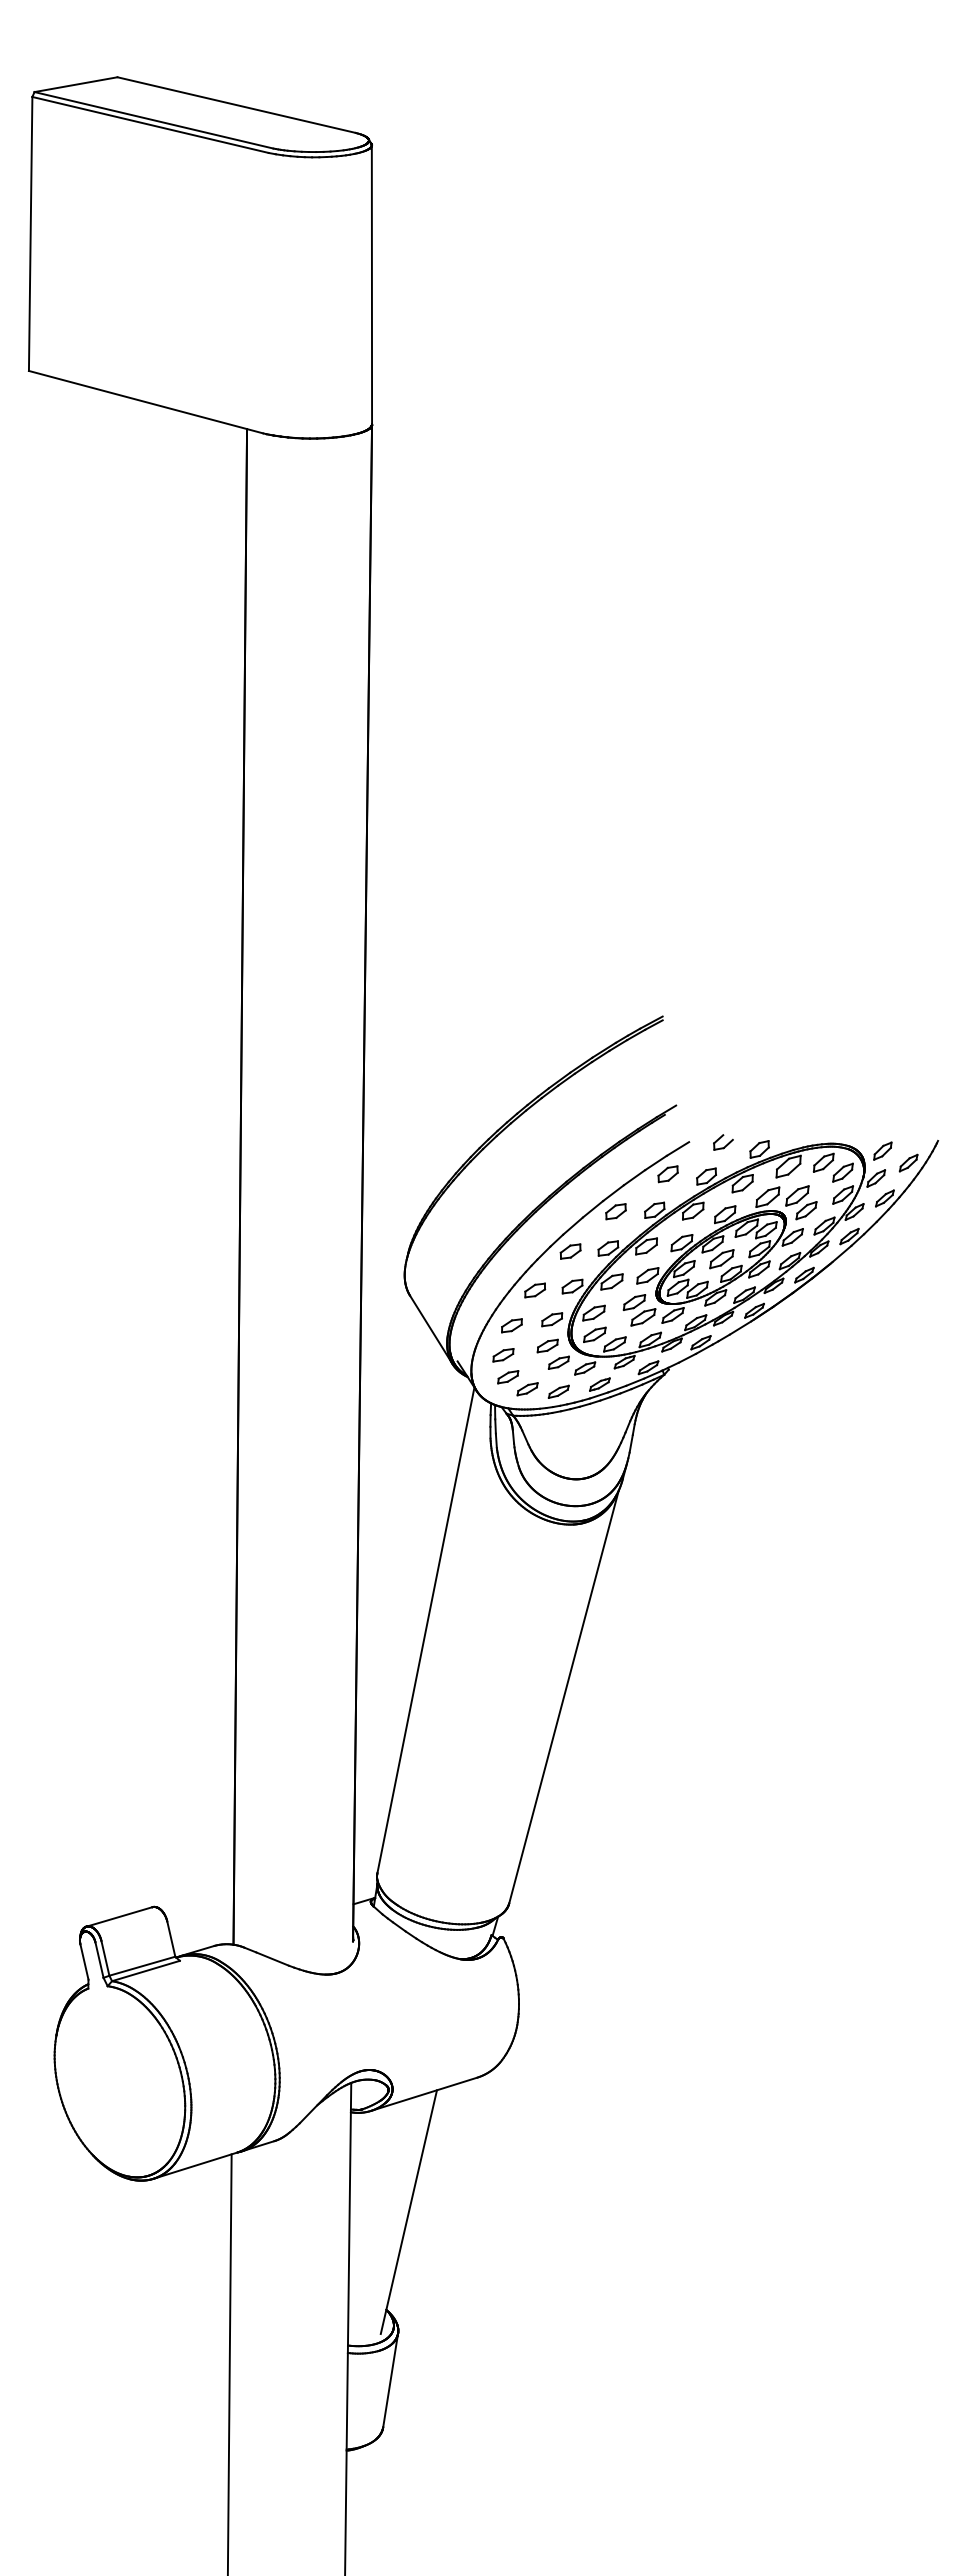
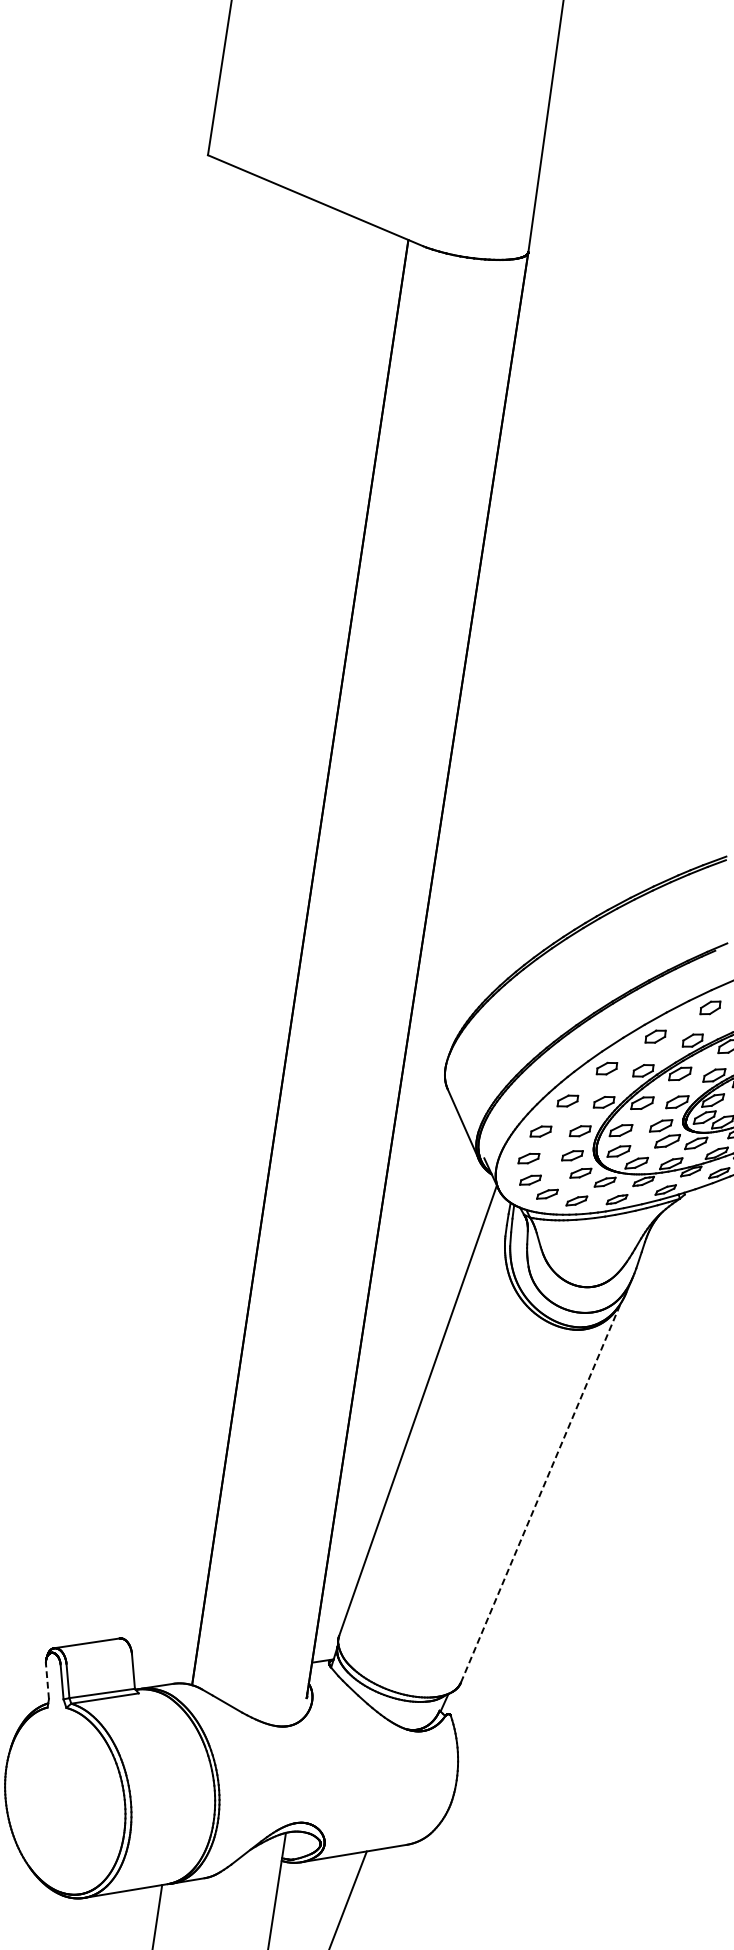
line: (564, 1696) -> (541, 1492), solid -> dashed
line: (84, 1961) -> (47, 1681), solid -> dashed

